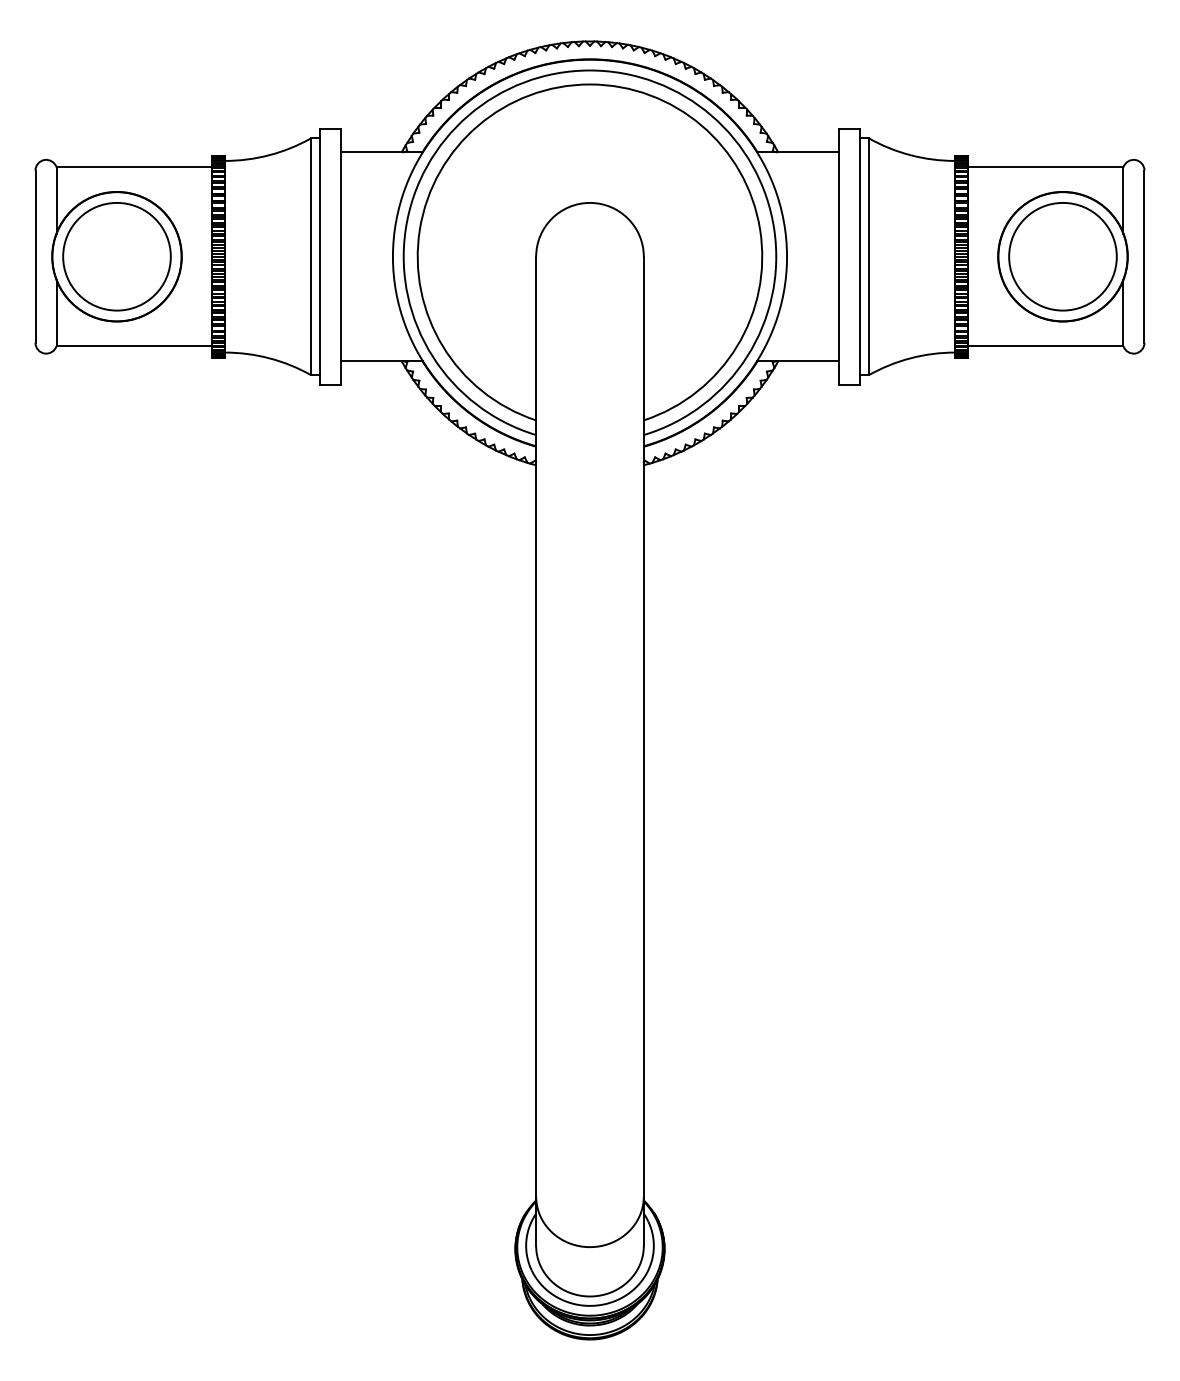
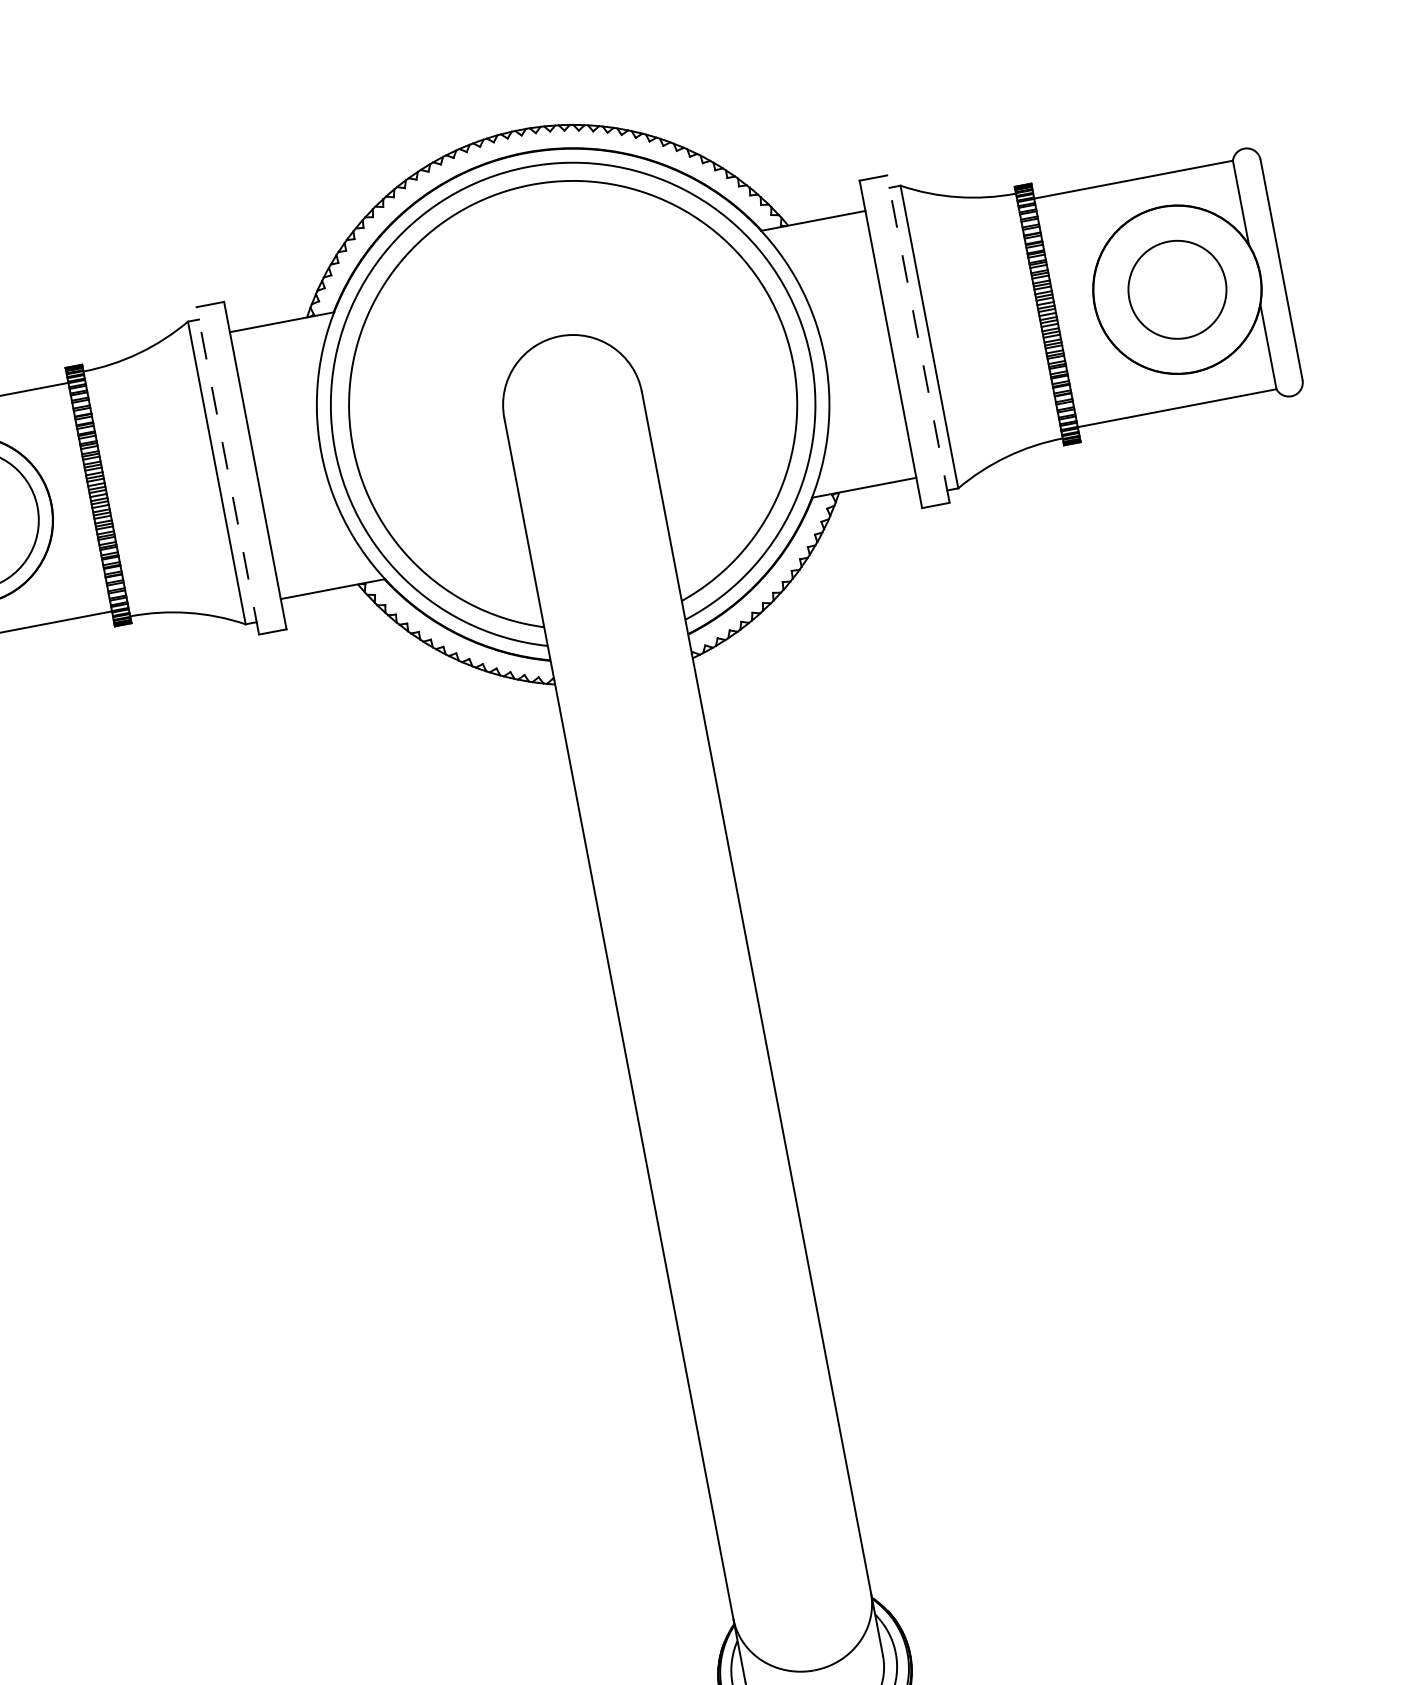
line: (319, 256) -> (227, 470), solid -> dashed
line: (860, 256) -> (918, 338), solid -> dashed
circle: (1062, 256) -> (1176, 289), size x0.7

